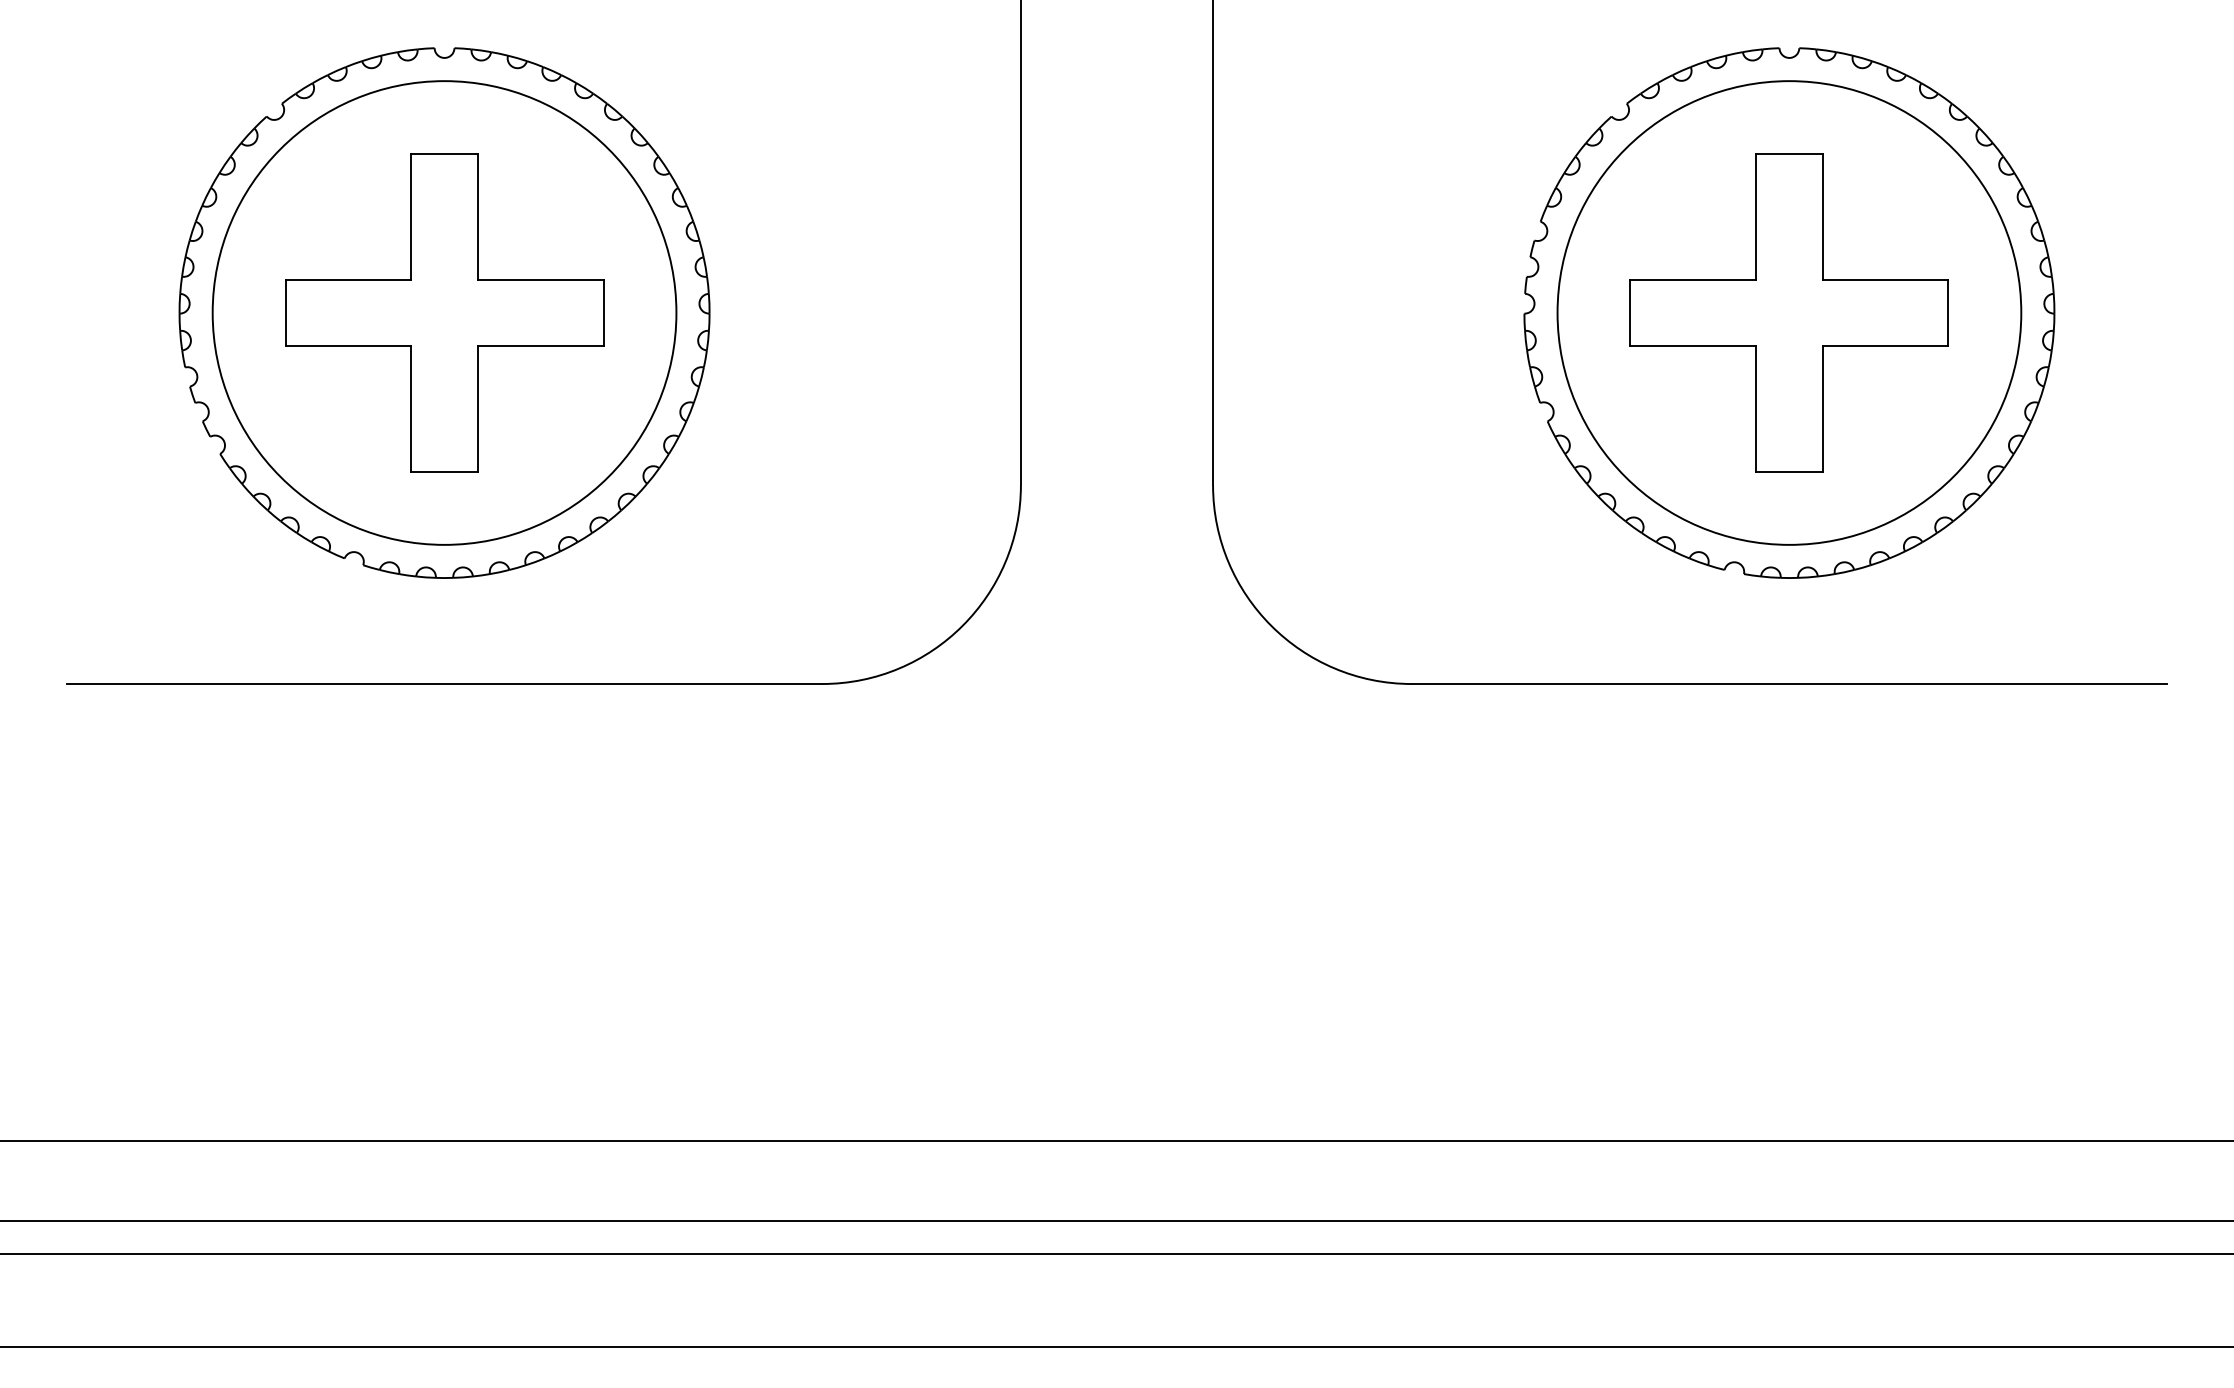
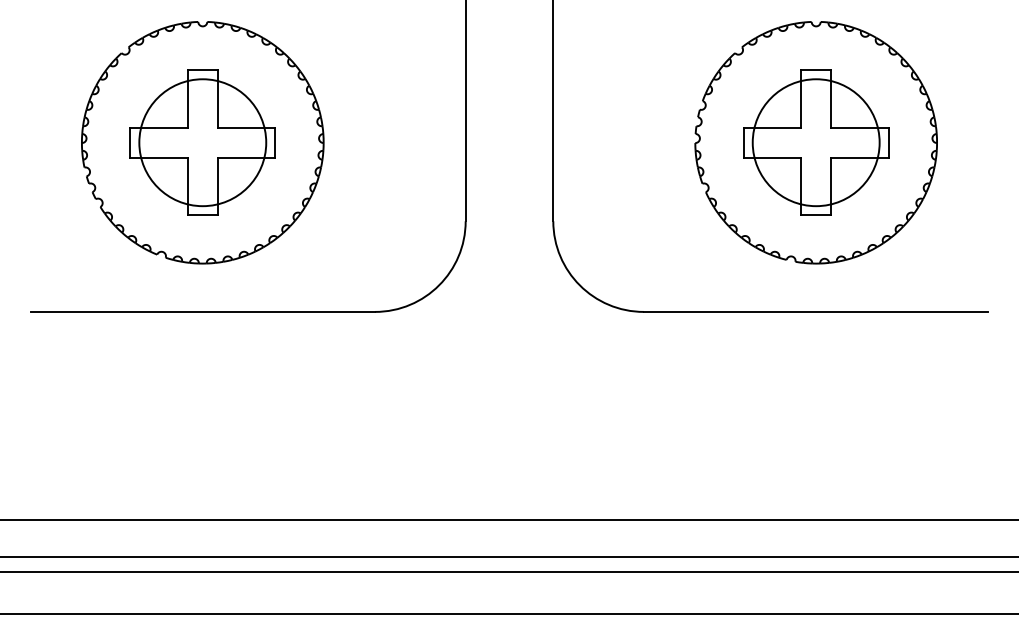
circle: (443, 312) -> (202, 142), size x0.6
circle: (1787, 312) -> (815, 142), size x0.6

